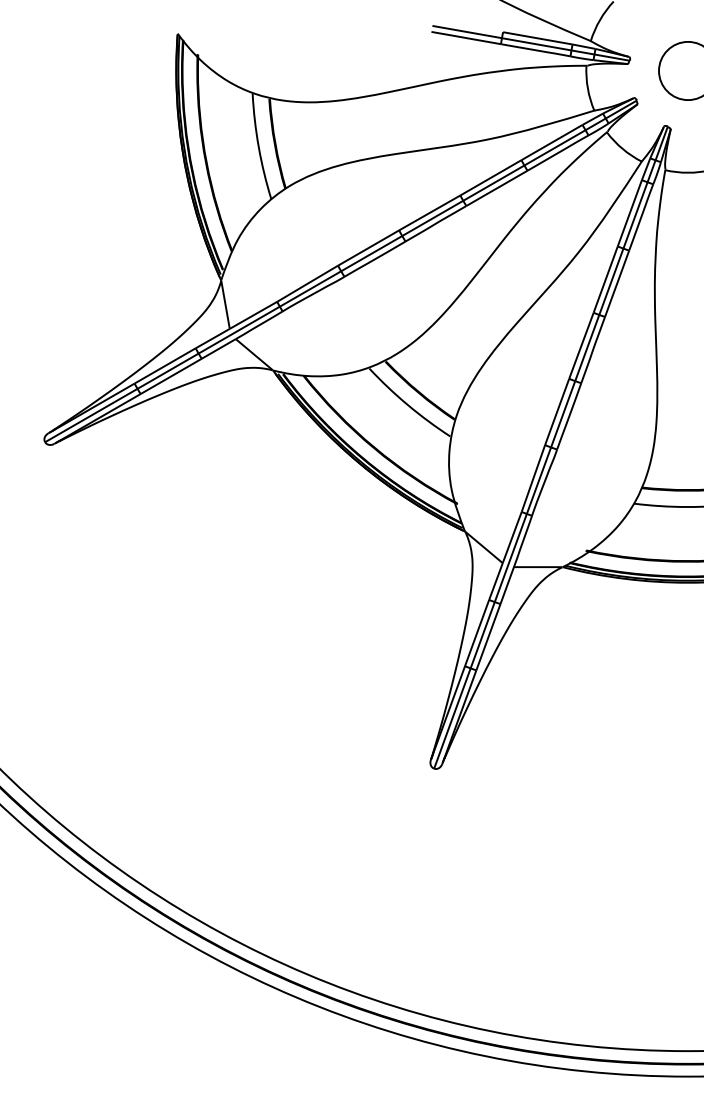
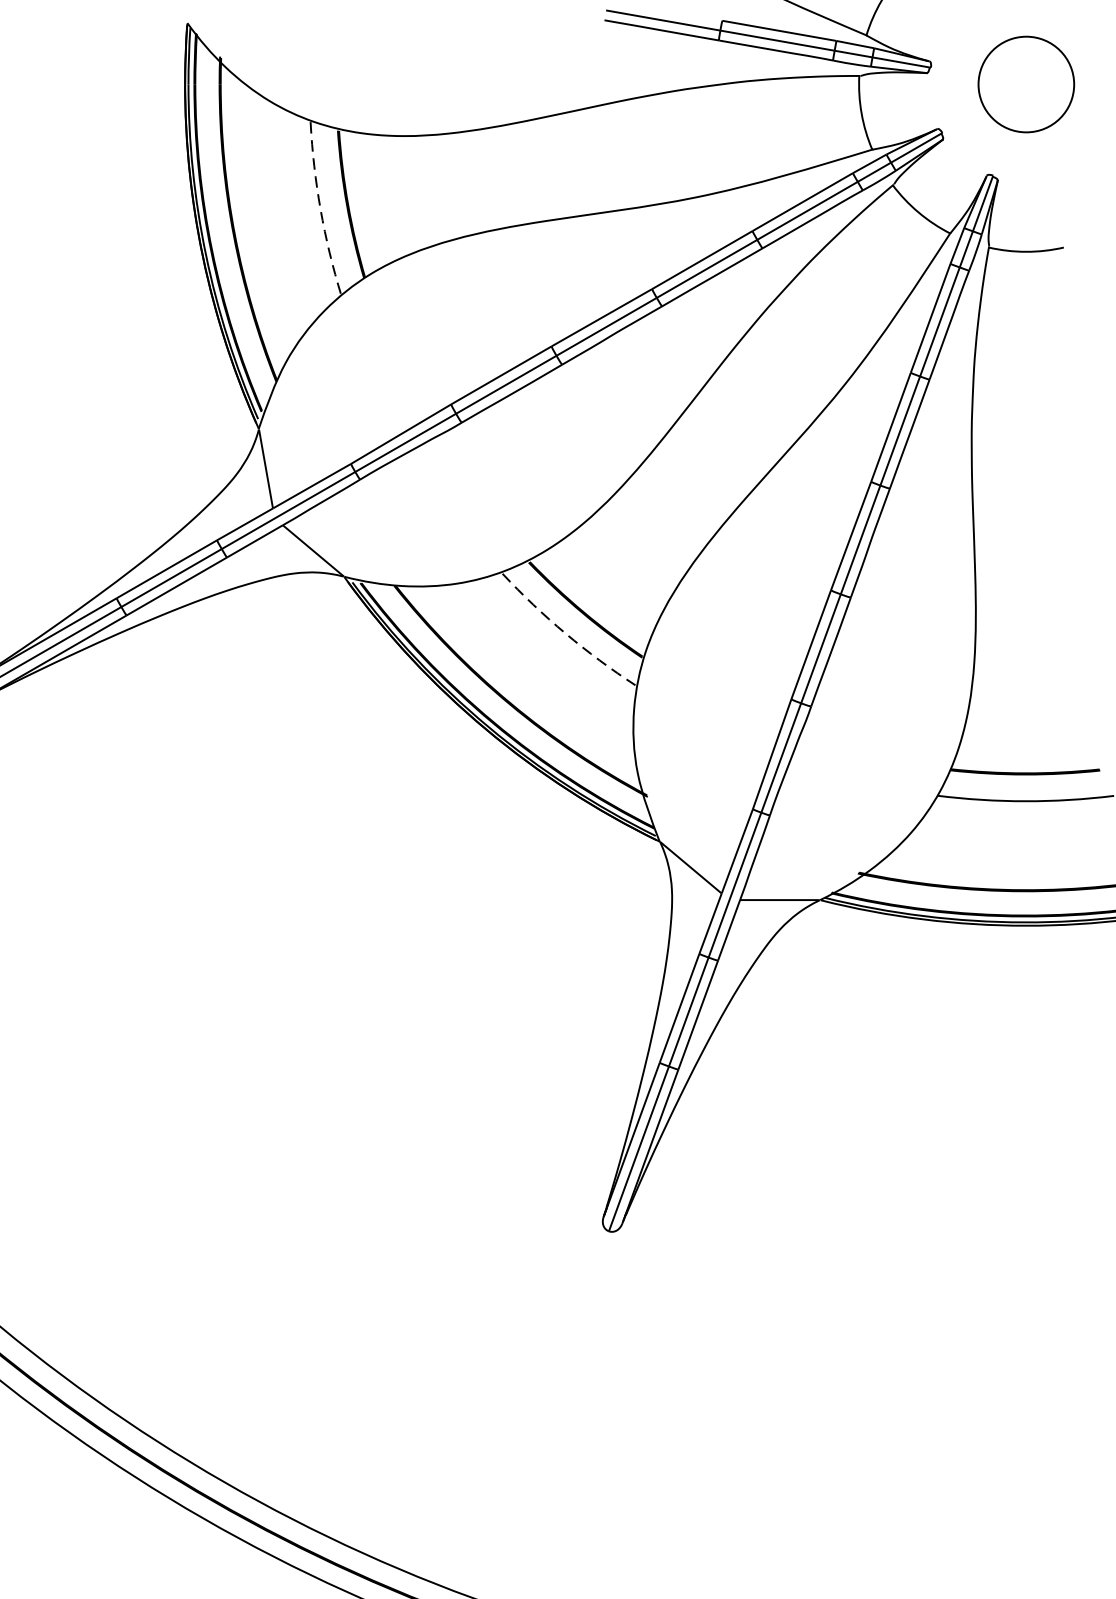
arc: (258, 147) -> (320, 210), solid -> dashed
arc: (407, 405) -> (565, 634), solid -> dashed

